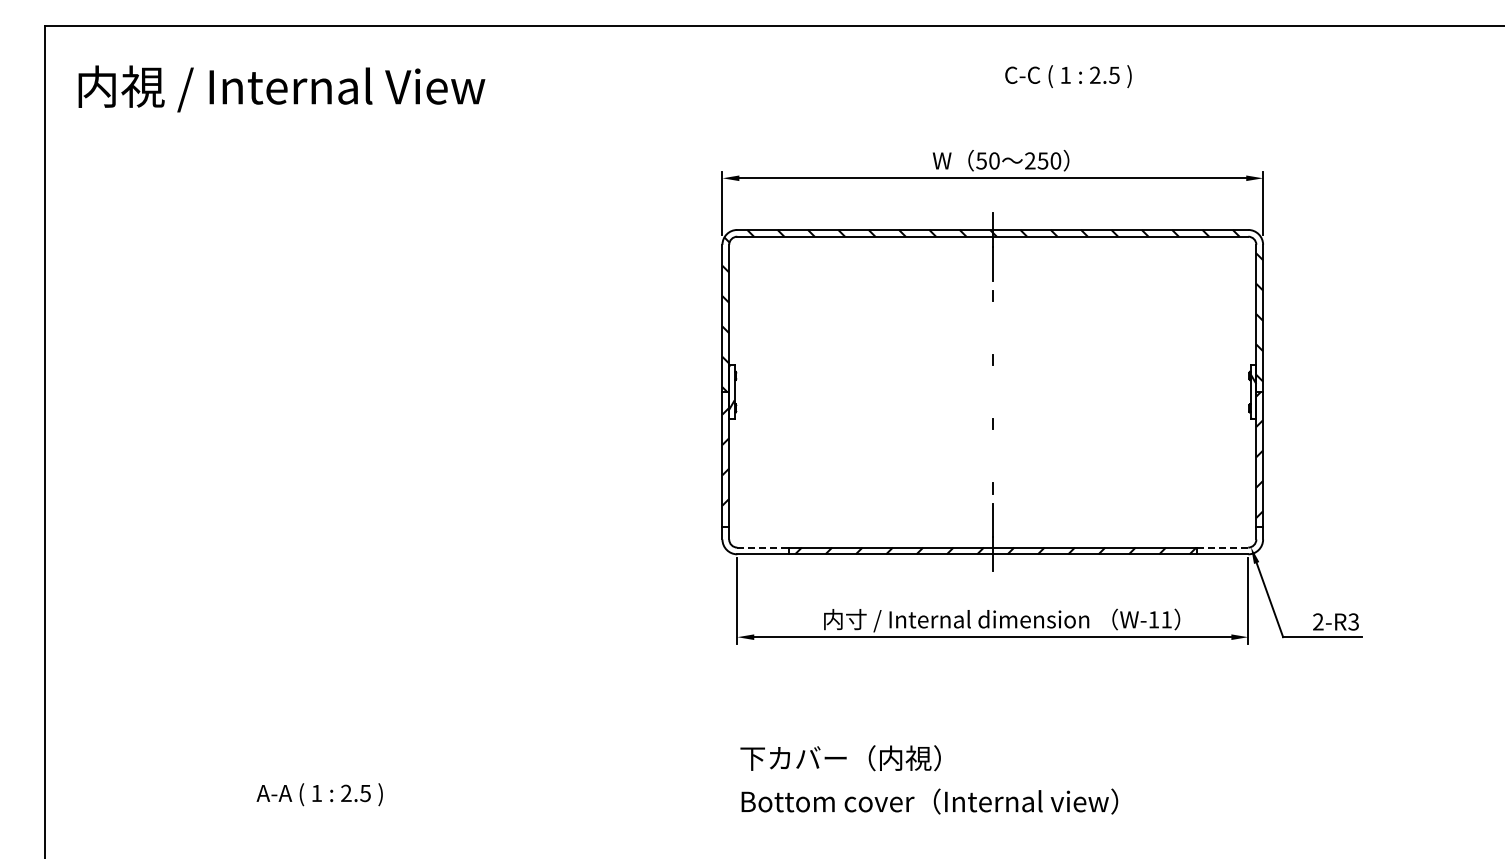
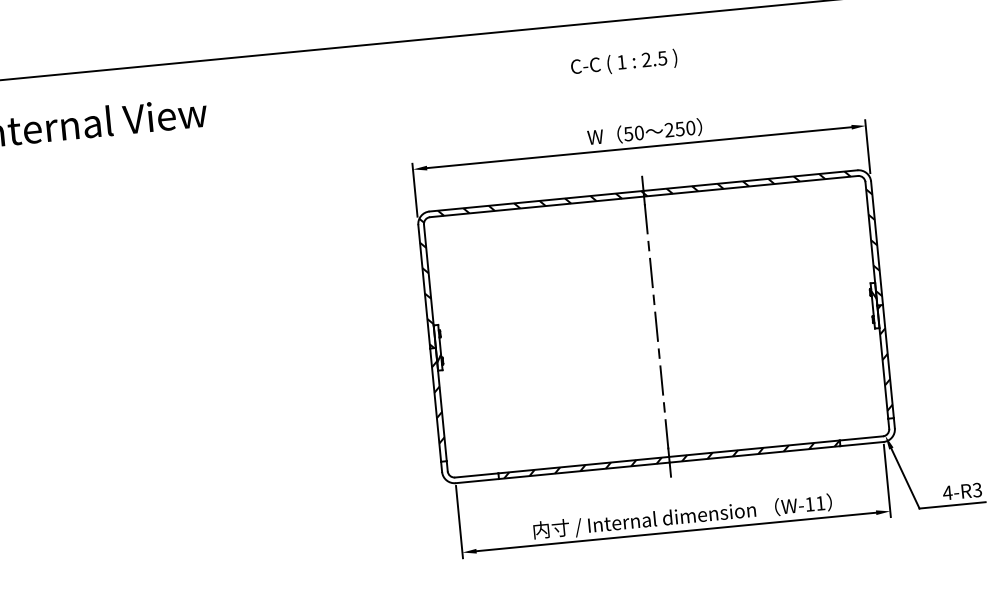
text: (1068, 76) -> (624, 63), moved
line: (992, 327) -> (651, 272), added
line: (992, 392) -> (656, 327), added
line: (992, 456) -> (661, 380), added
line: (763, 547) -> (477, 475), dashed -> solid
line: (1222, 547) -> (861, 438), dashed -> solid
text: (1317, 621) -> (947, 492), 2-R3 -> 4-R3

